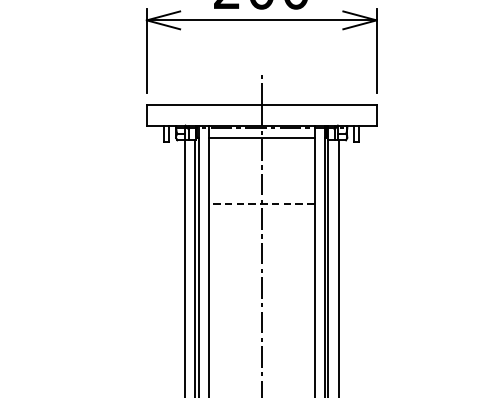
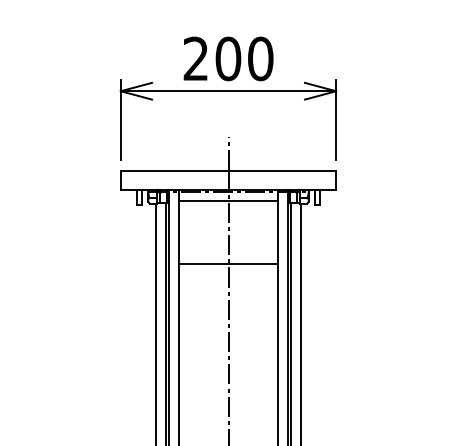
line: (261, 204) -> (228, 263), dashed -> solid

